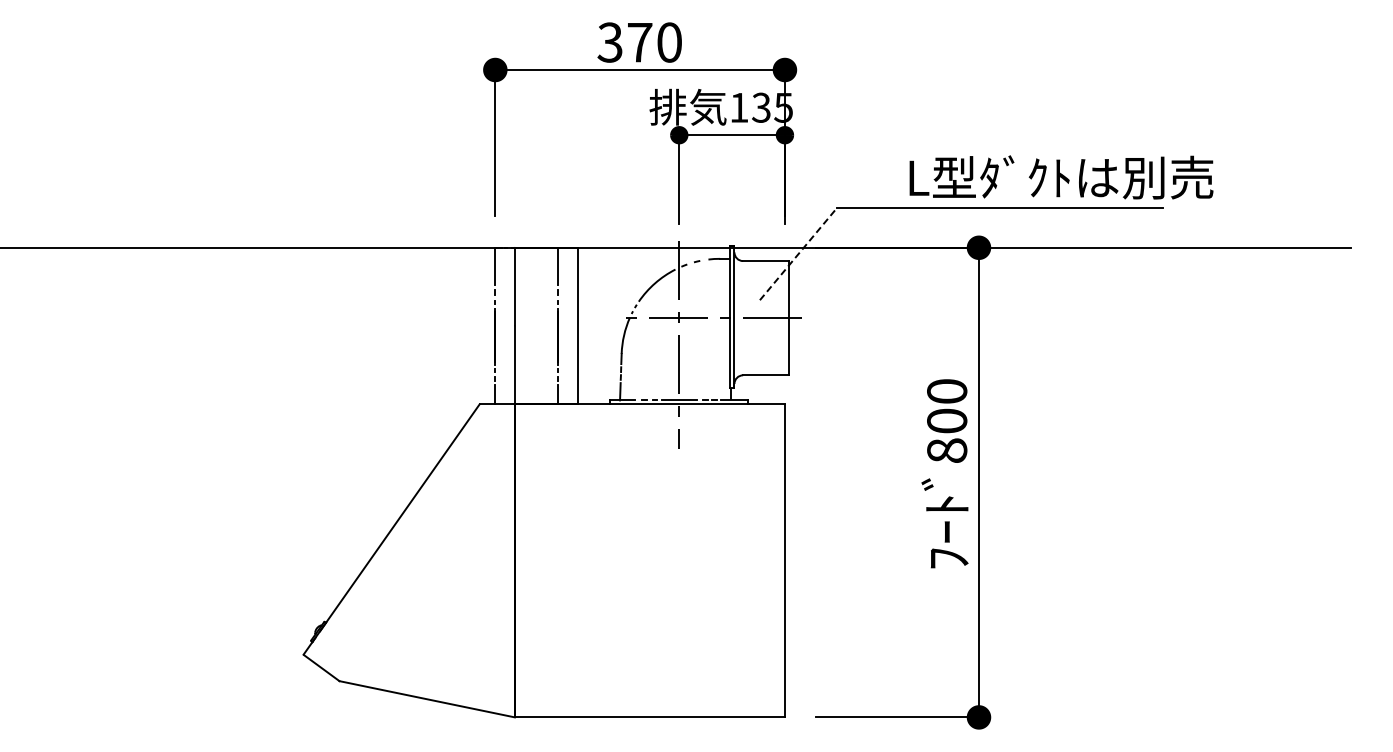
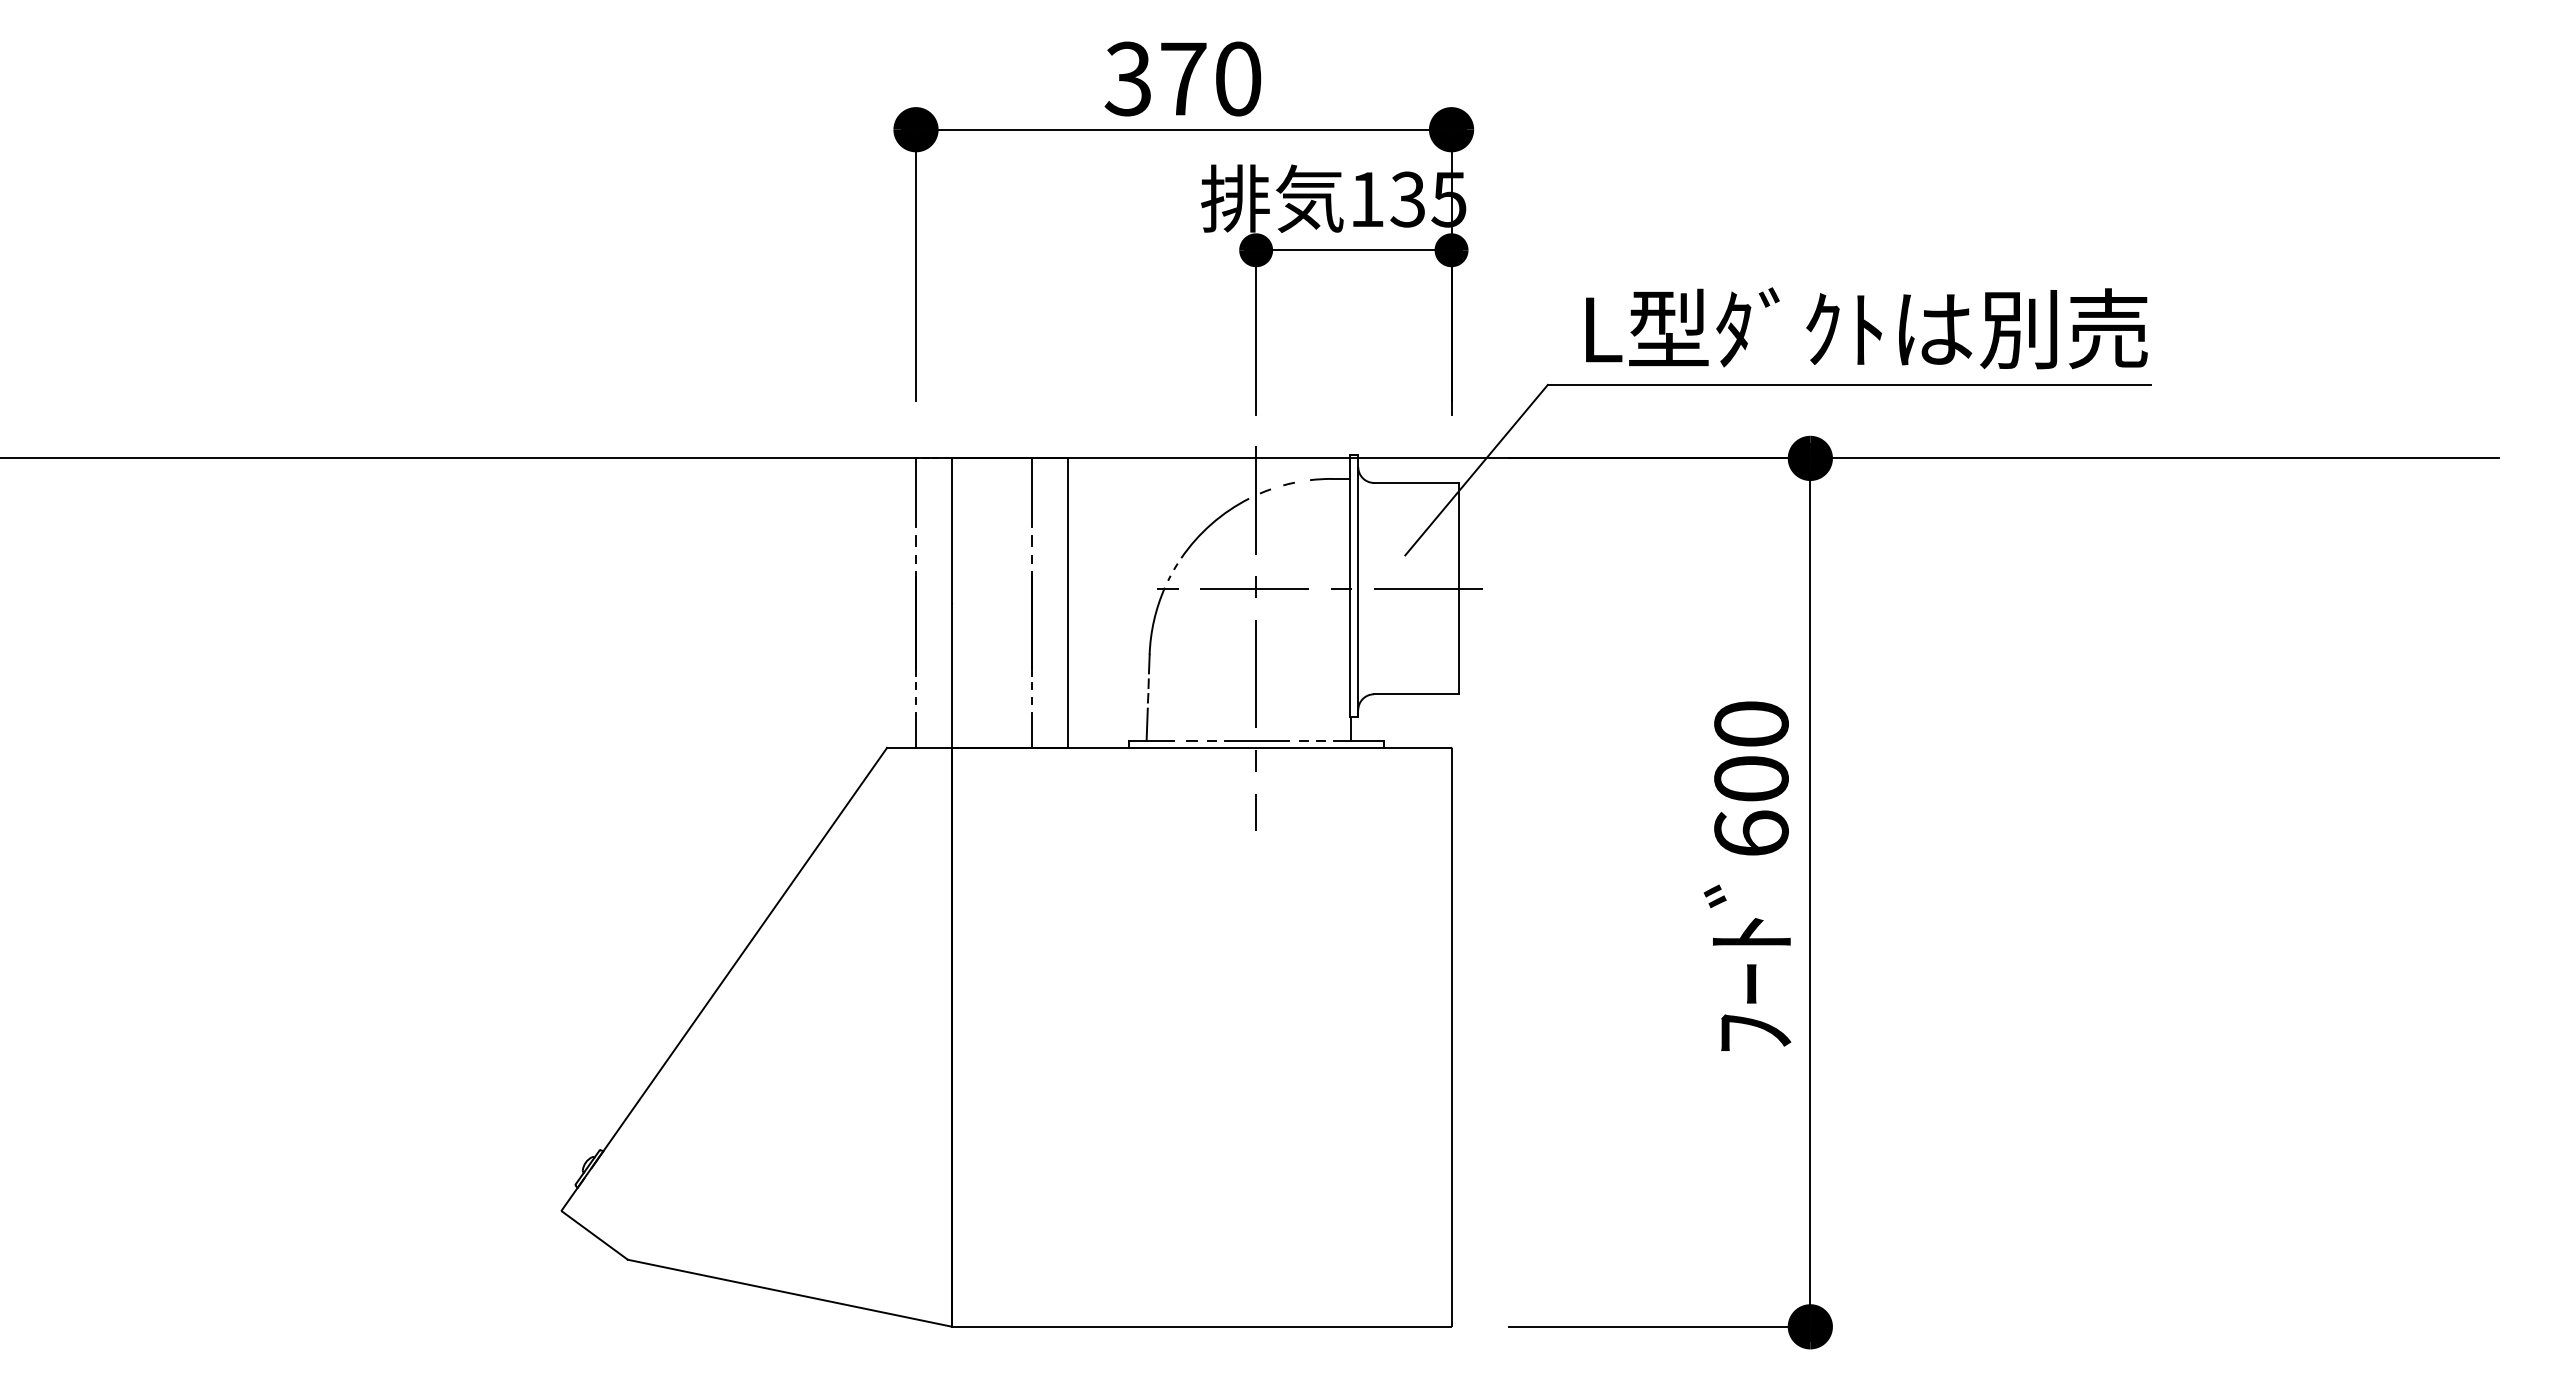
text: (1061, 177) -> (1866, 328), moved
line: (798, 253) -> (1476, 468), dashed -> solid
text: (947, 450) -> (1752, 833), 800 -> 600

